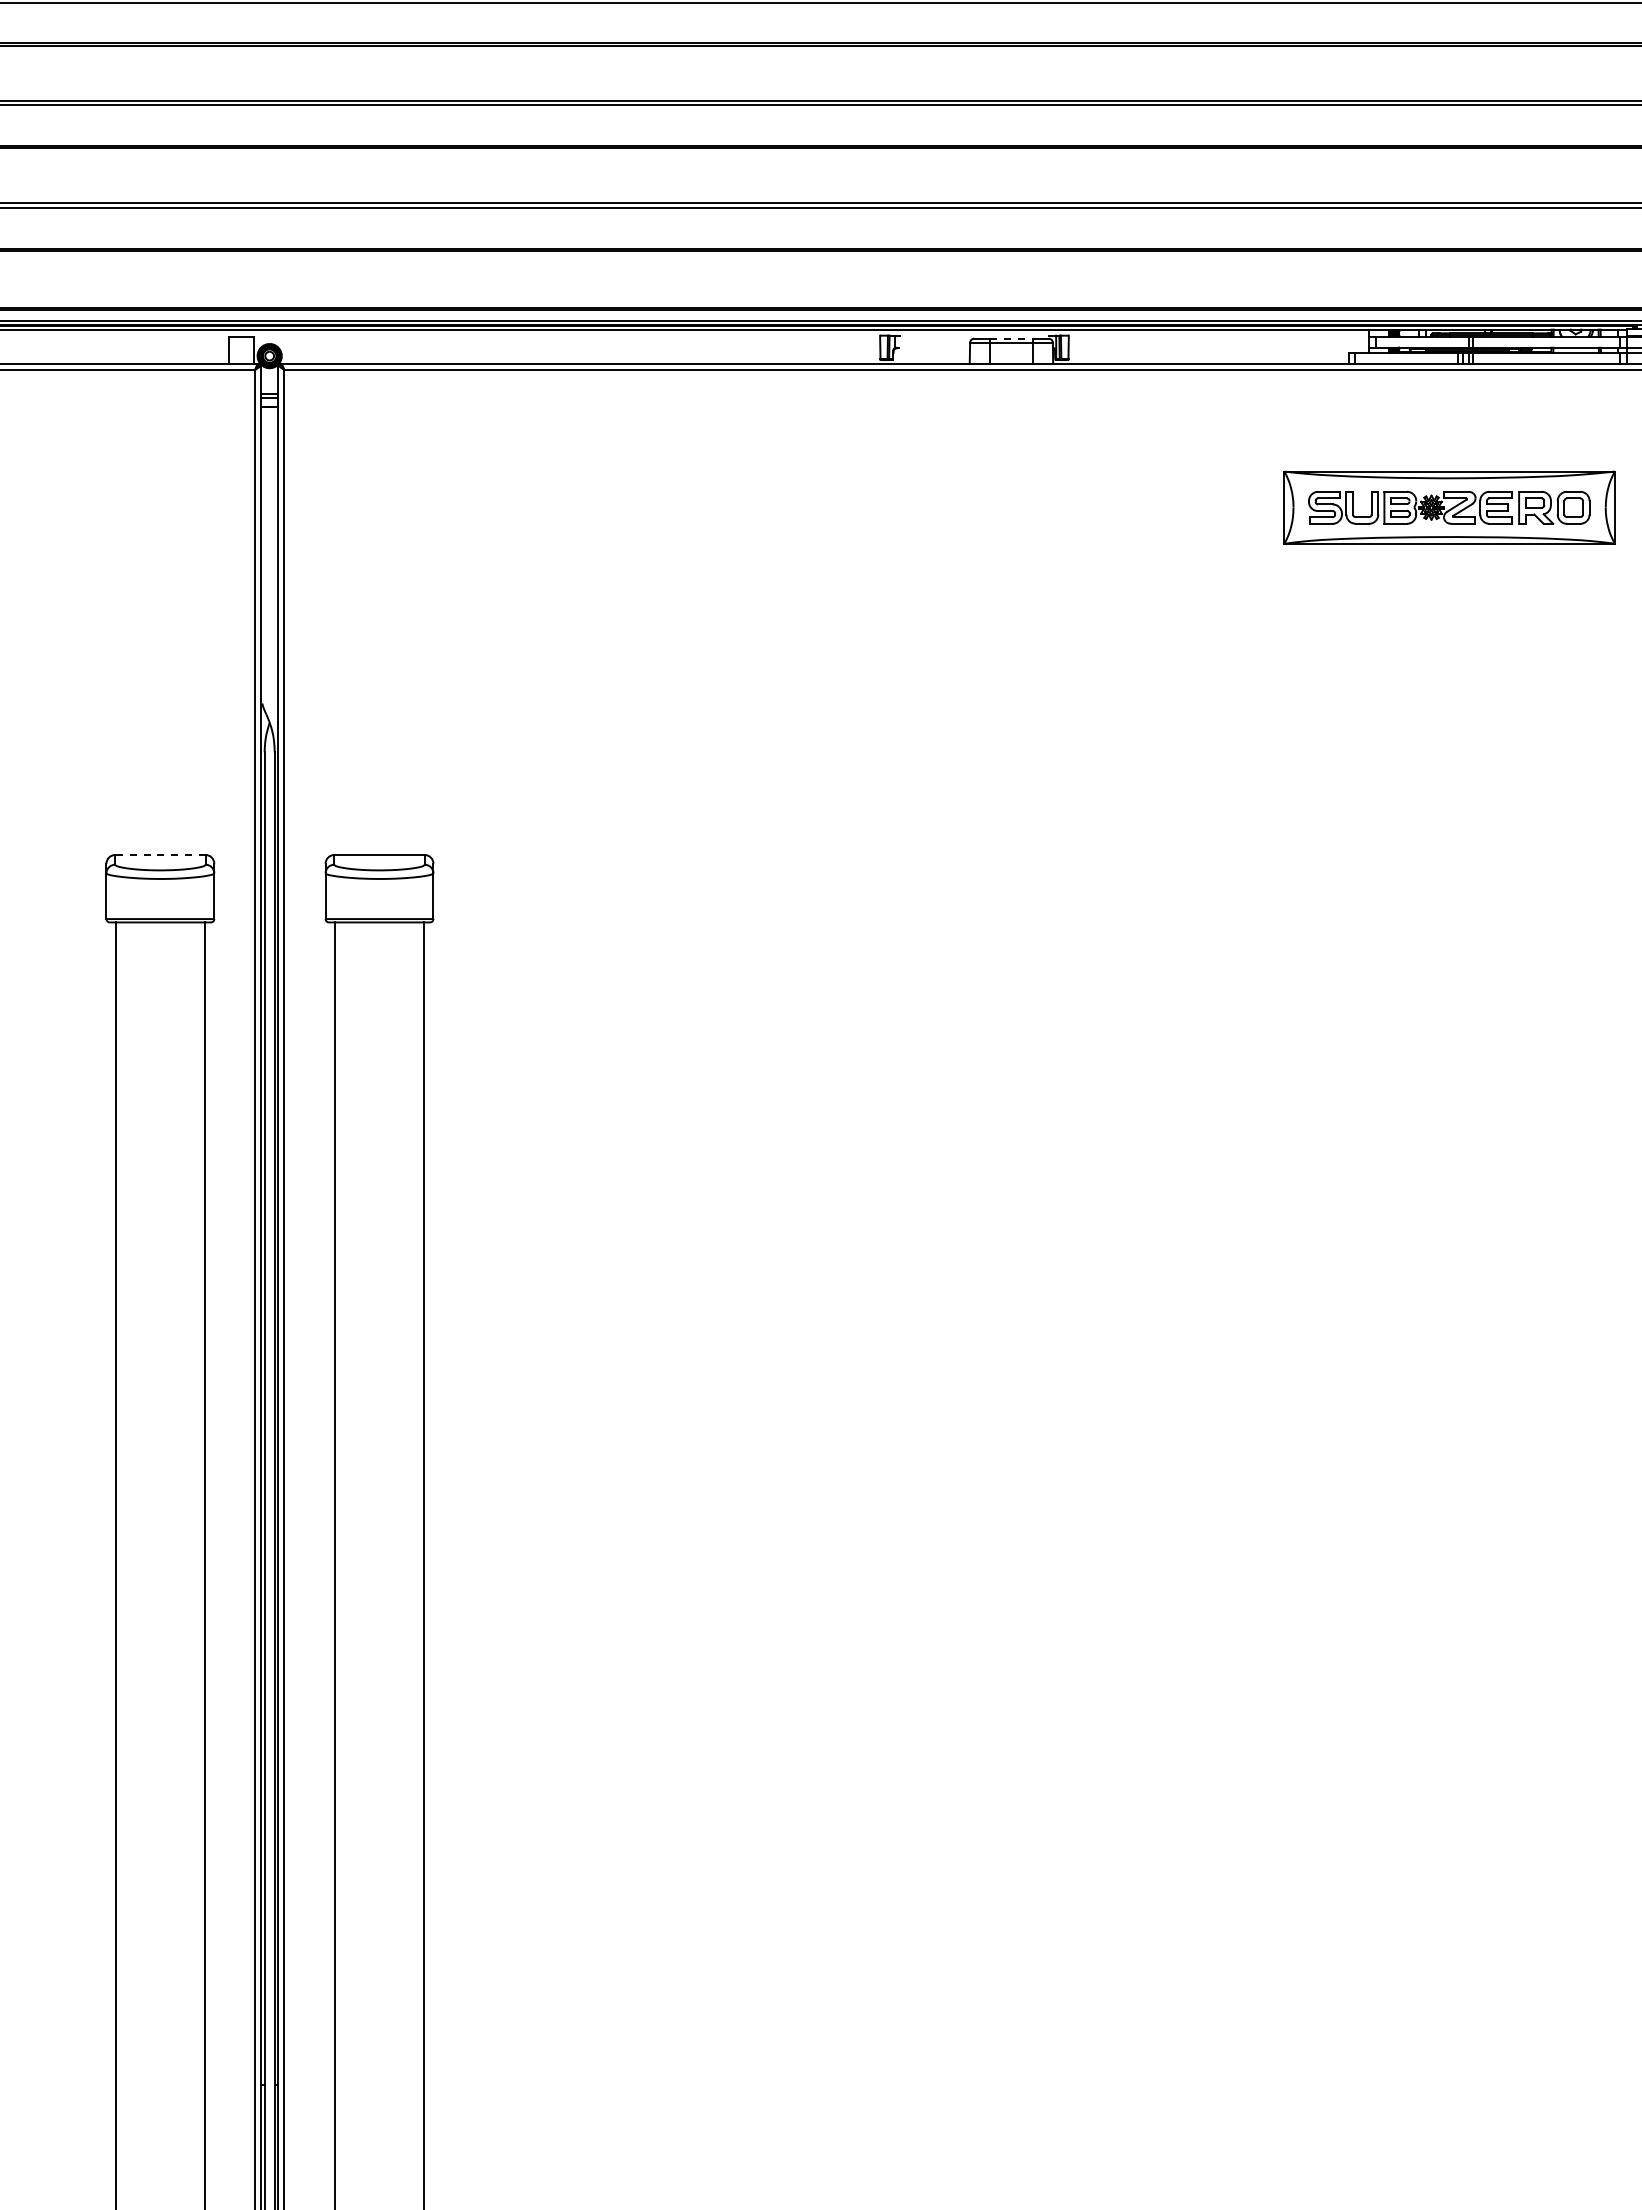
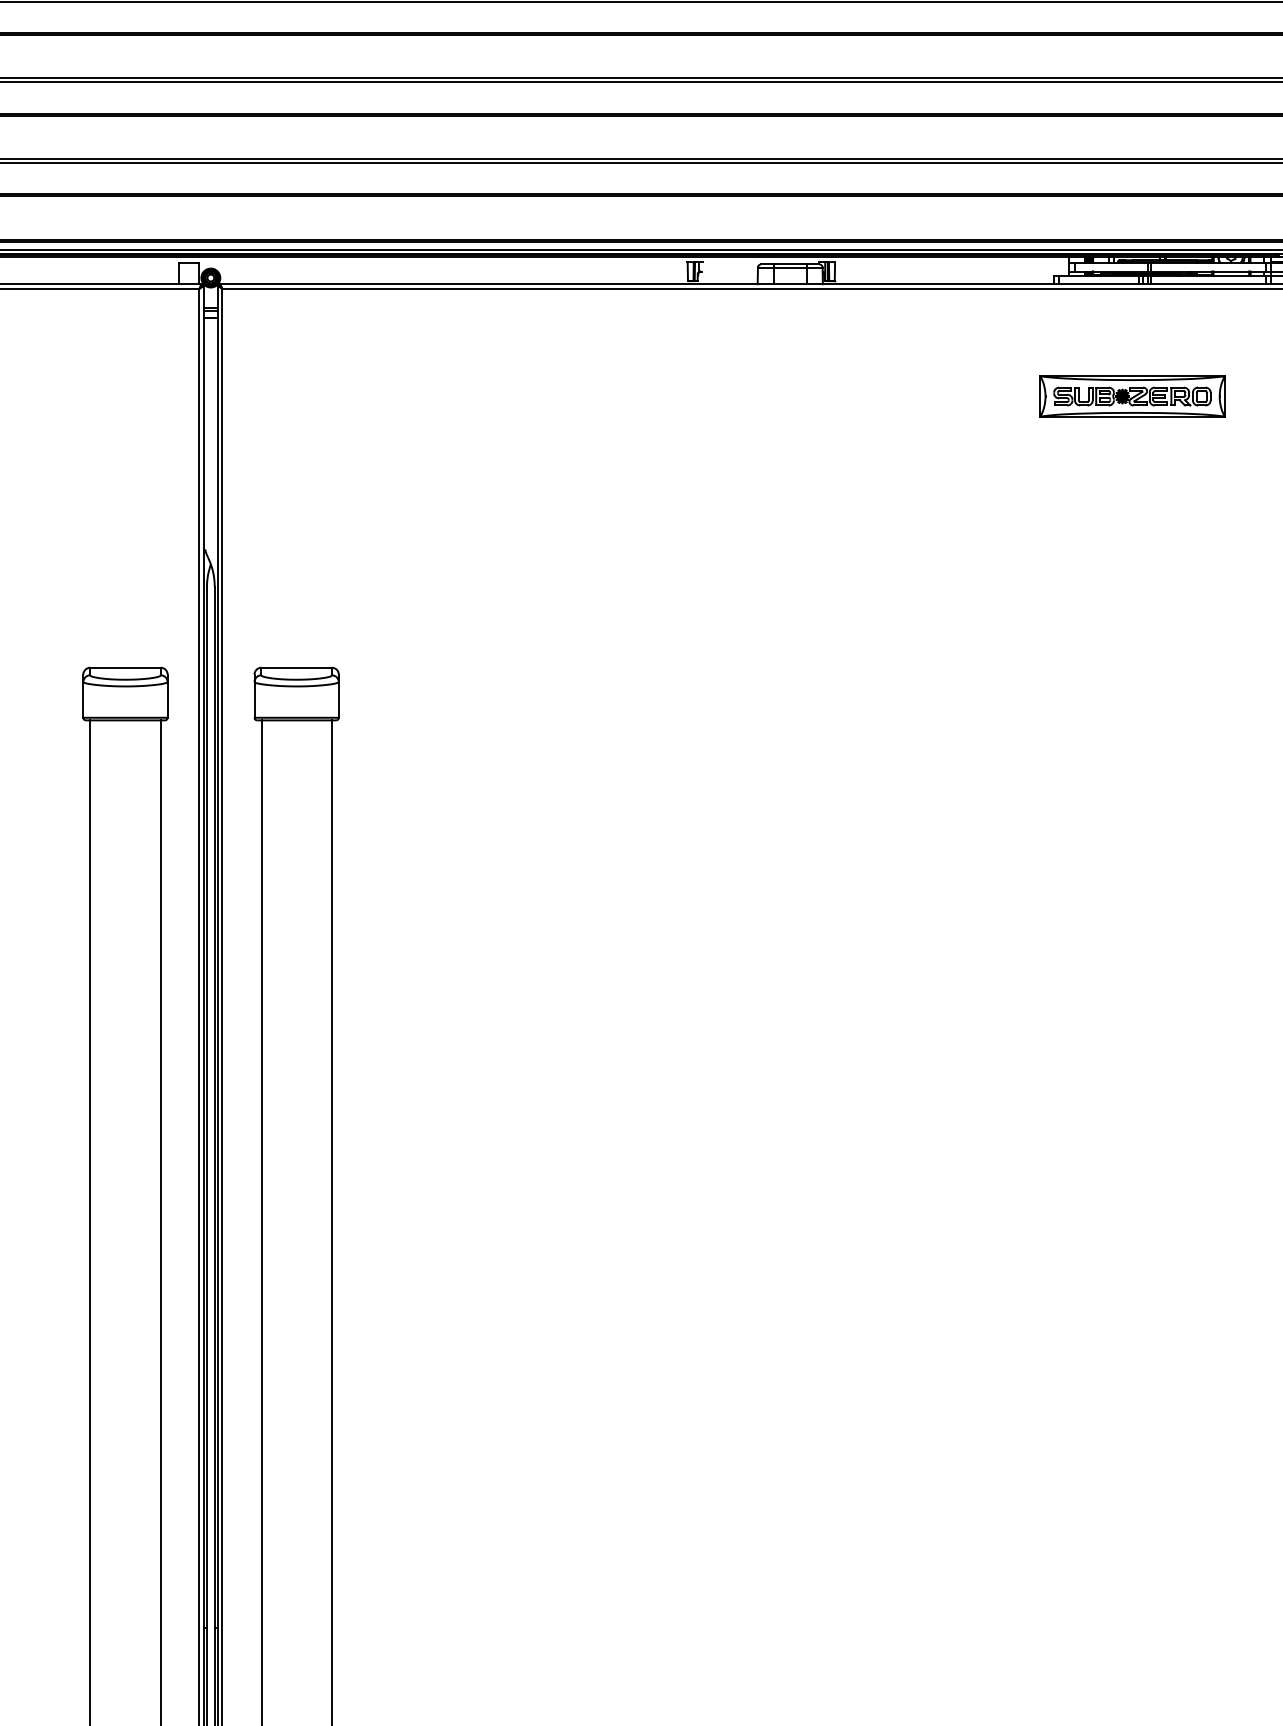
line: (1011, 338) -> (790, 264), dashed -> solid
part: (1449, 507) -> (1132, 396), size x0.71
line: (159, 855) -> (124, 668), dashed -> solid

